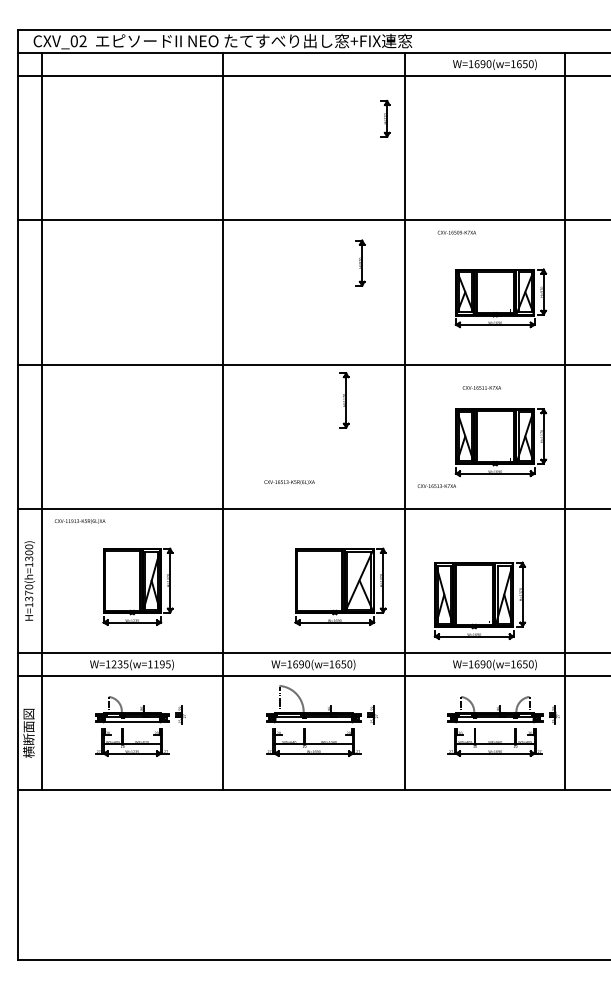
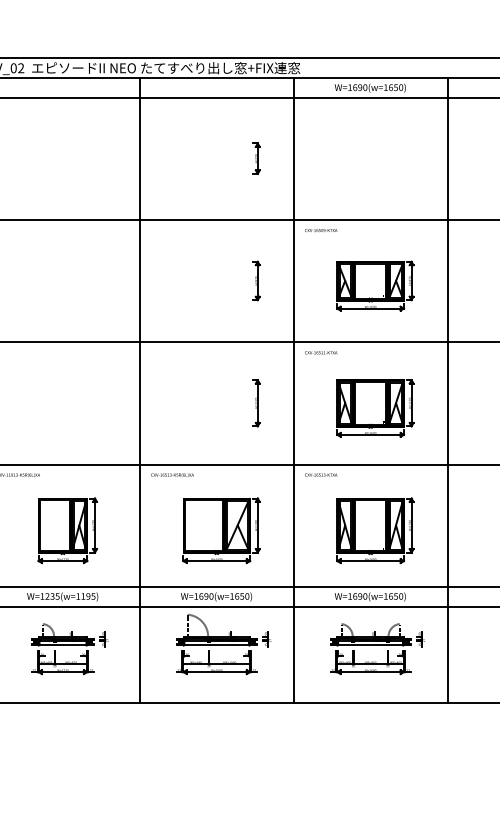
part: (385, 118) -> (256, 158), moved
text: (456, 232) -> (320, 230), moved
part: (360, 262) -> (256, 280), moved
text: (481, 387) -> (320, 352), moved
part: (344, 400) -> (256, 403), moved
line: (565, 420) -> (447, 389), moved
text: (289, 482) -> (172, 475), moved
text: (436, 485) -> (320, 474), moved
part: (340, 586) -> (221, 530), moved
part: (479, 600) -> (375, 530), moved

